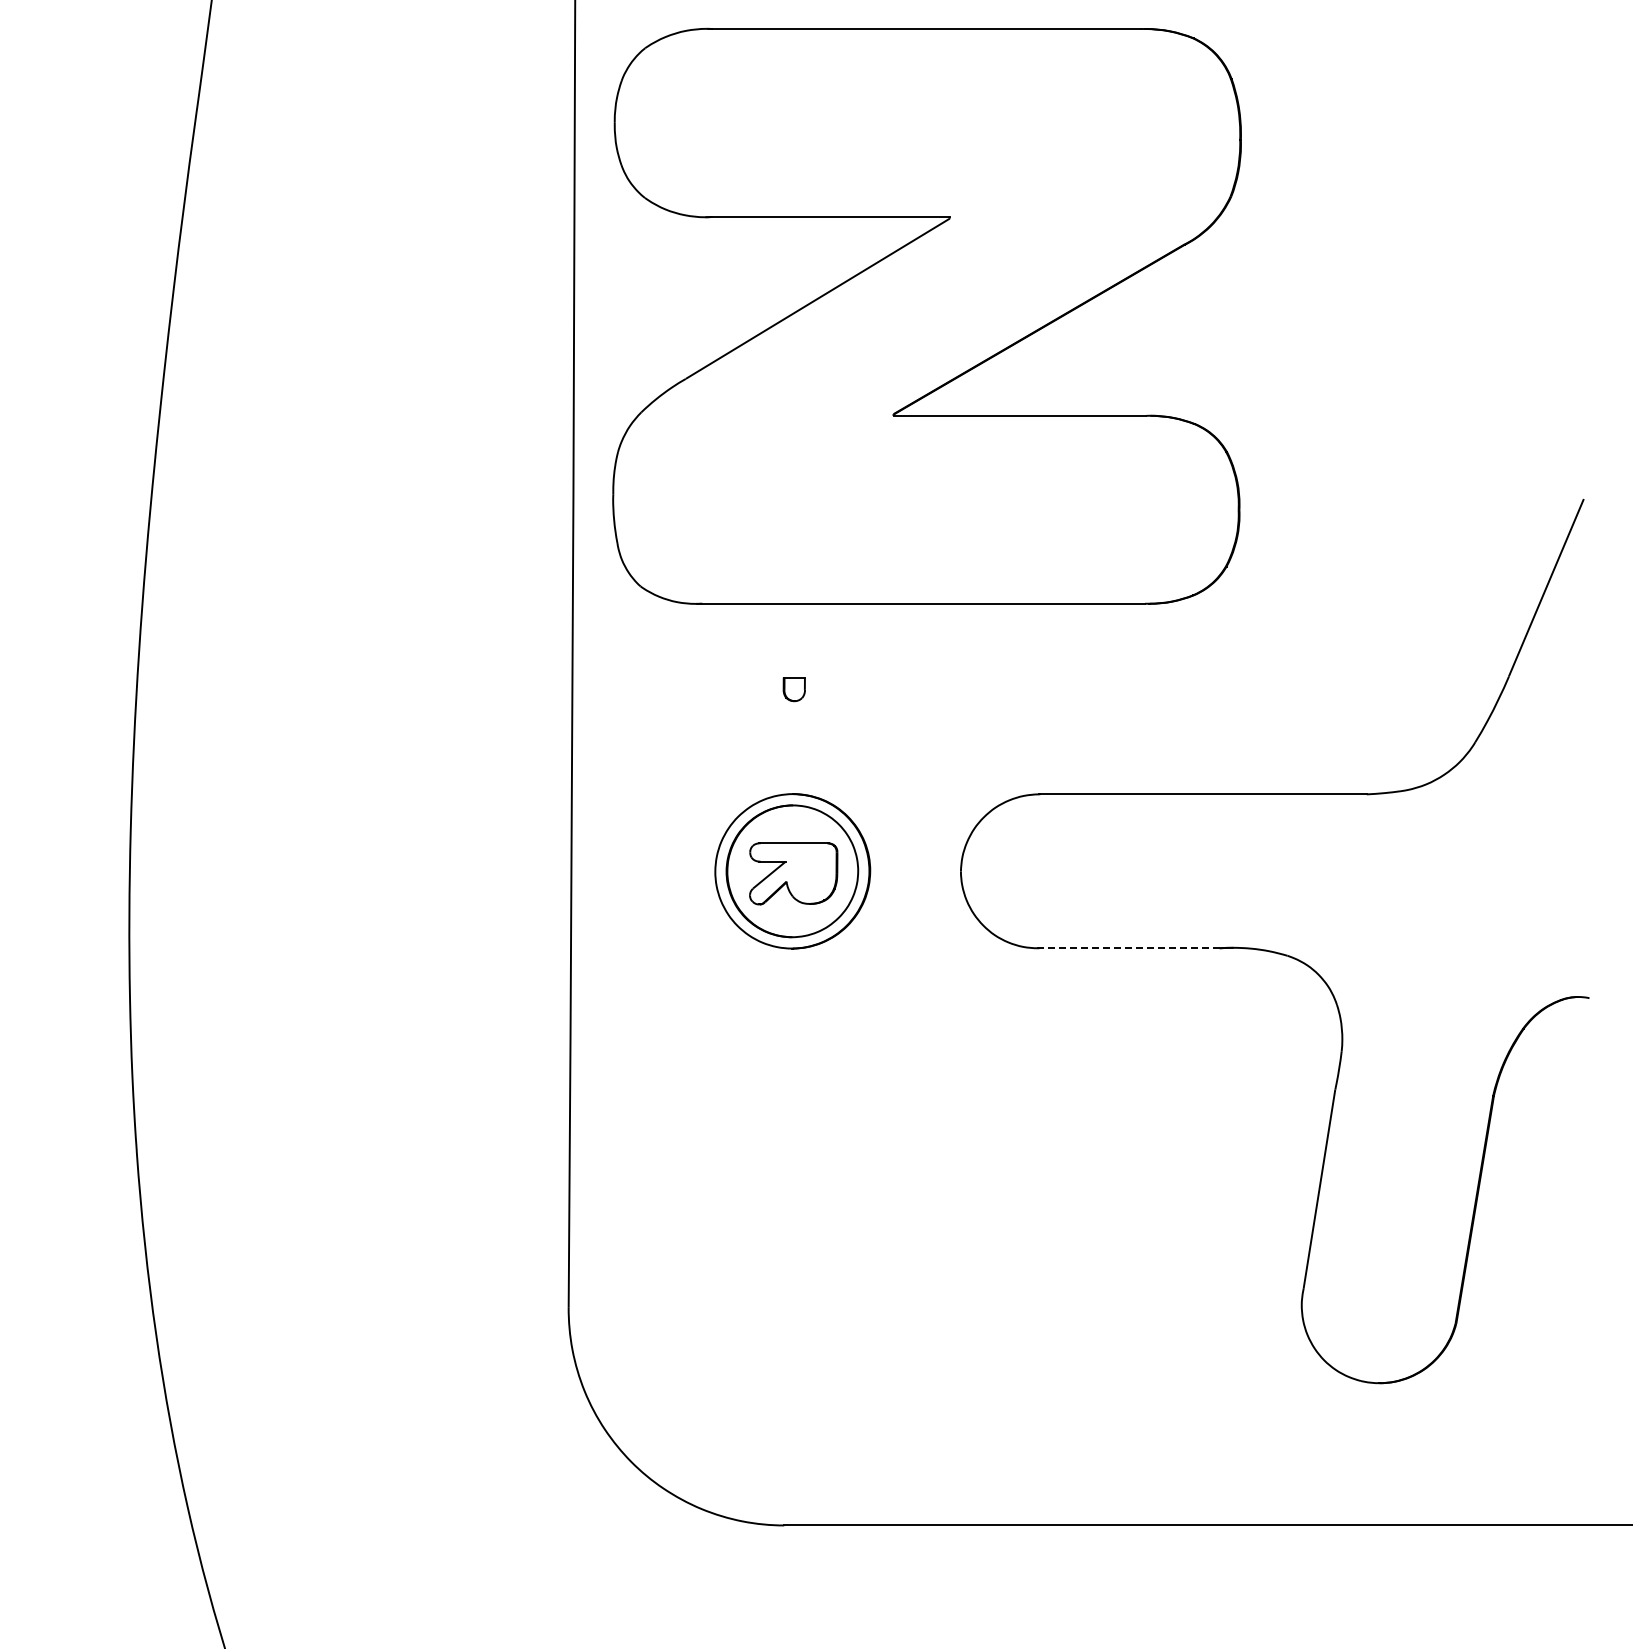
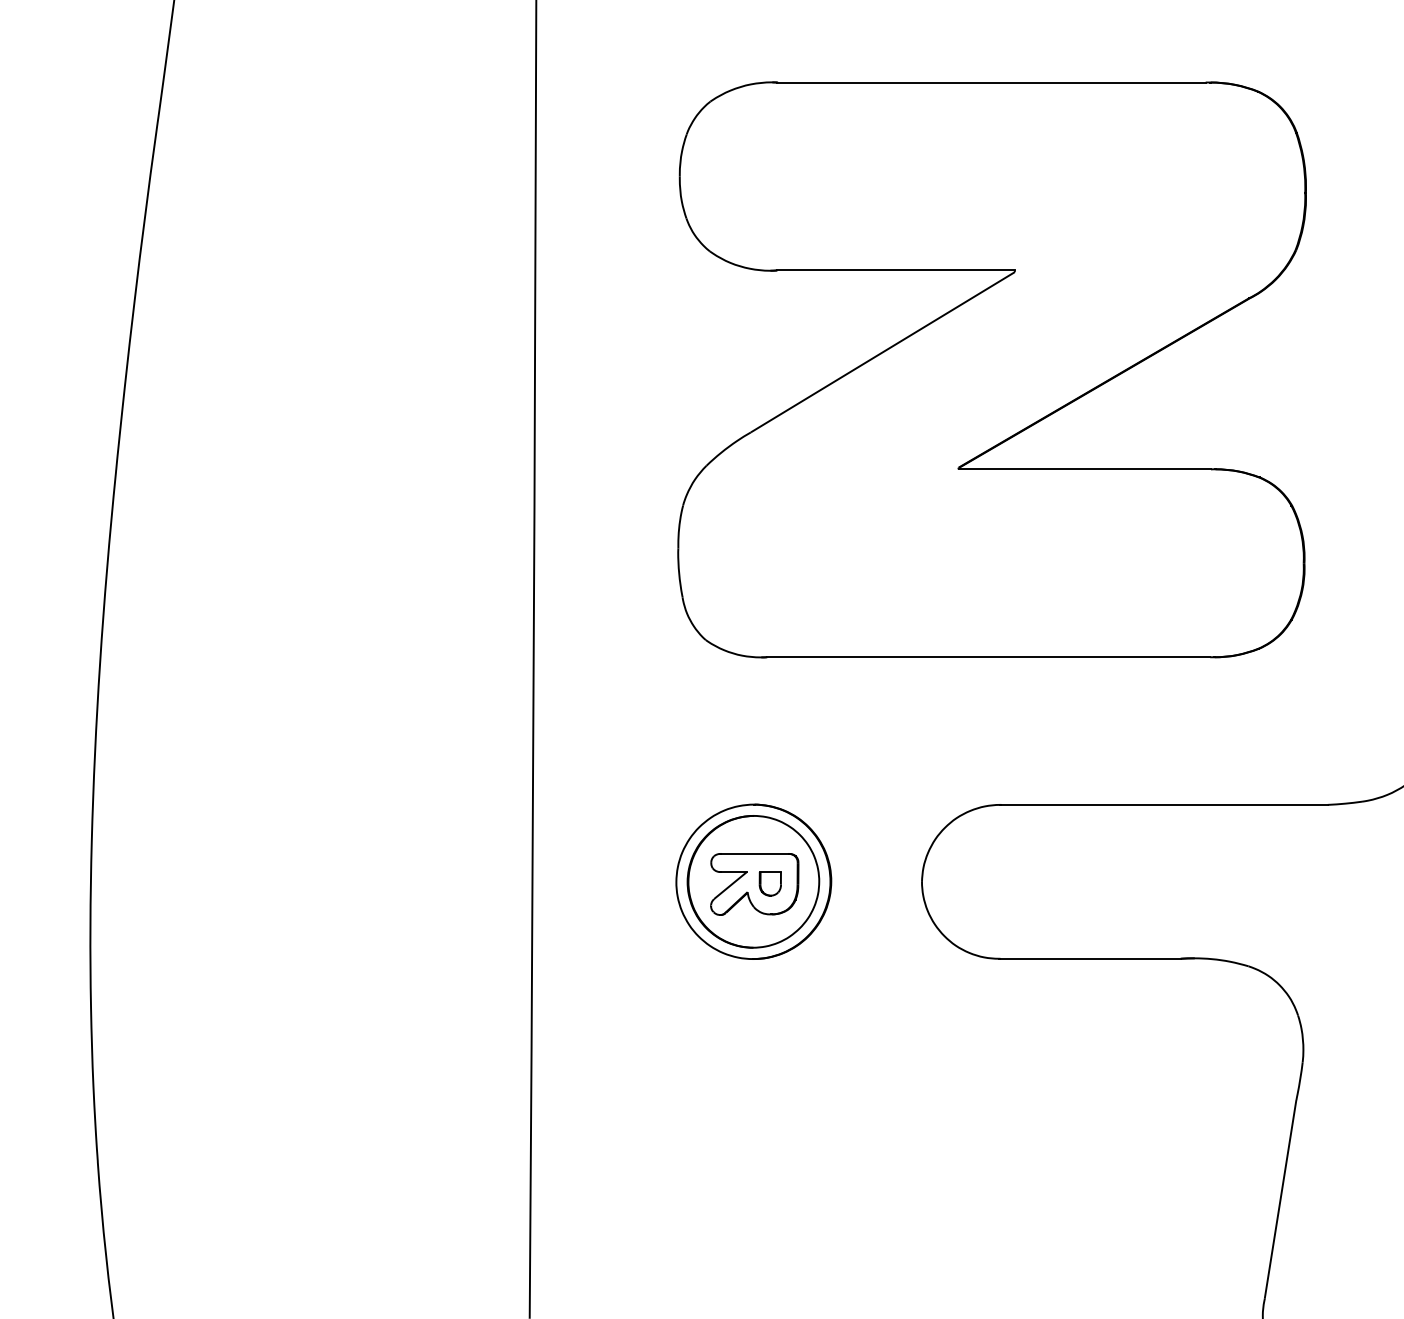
part: (926, 315) -> (991, 369), moved
part: (793, 689) -> (769, 884), moved
line: (1129, 948) -> (1090, 959), dashed -> solid

